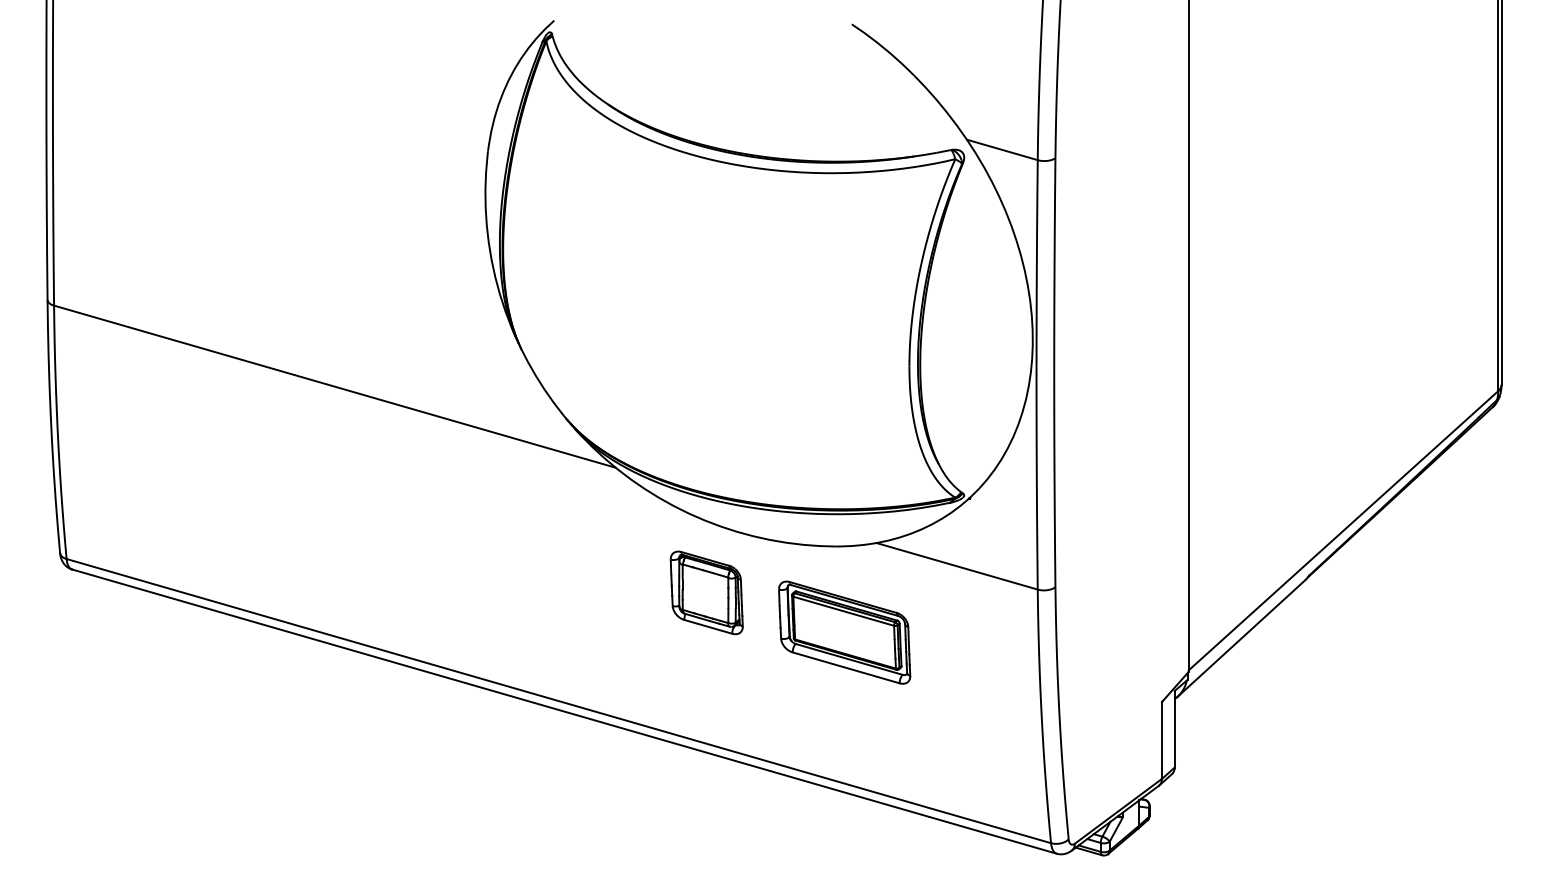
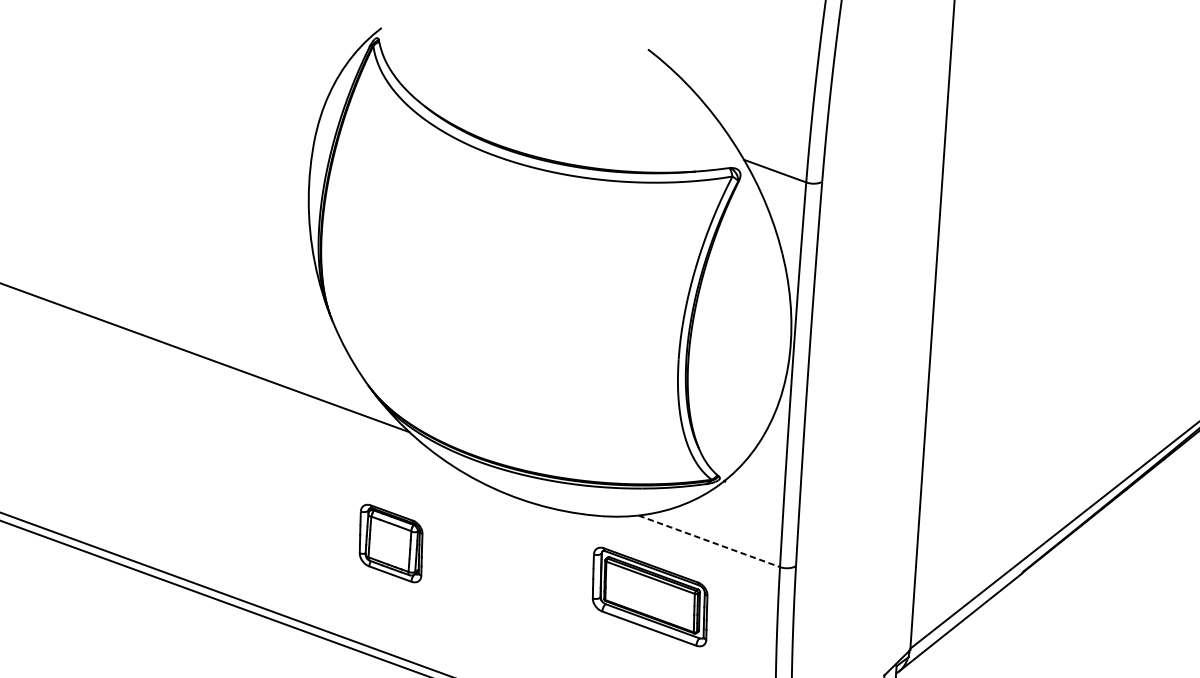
line: (957, 566) -> (709, 541), solid -> dashed
part: (706, 592) -> (390, 543), moved
part: (844, 632) -> (649, 596), moved

